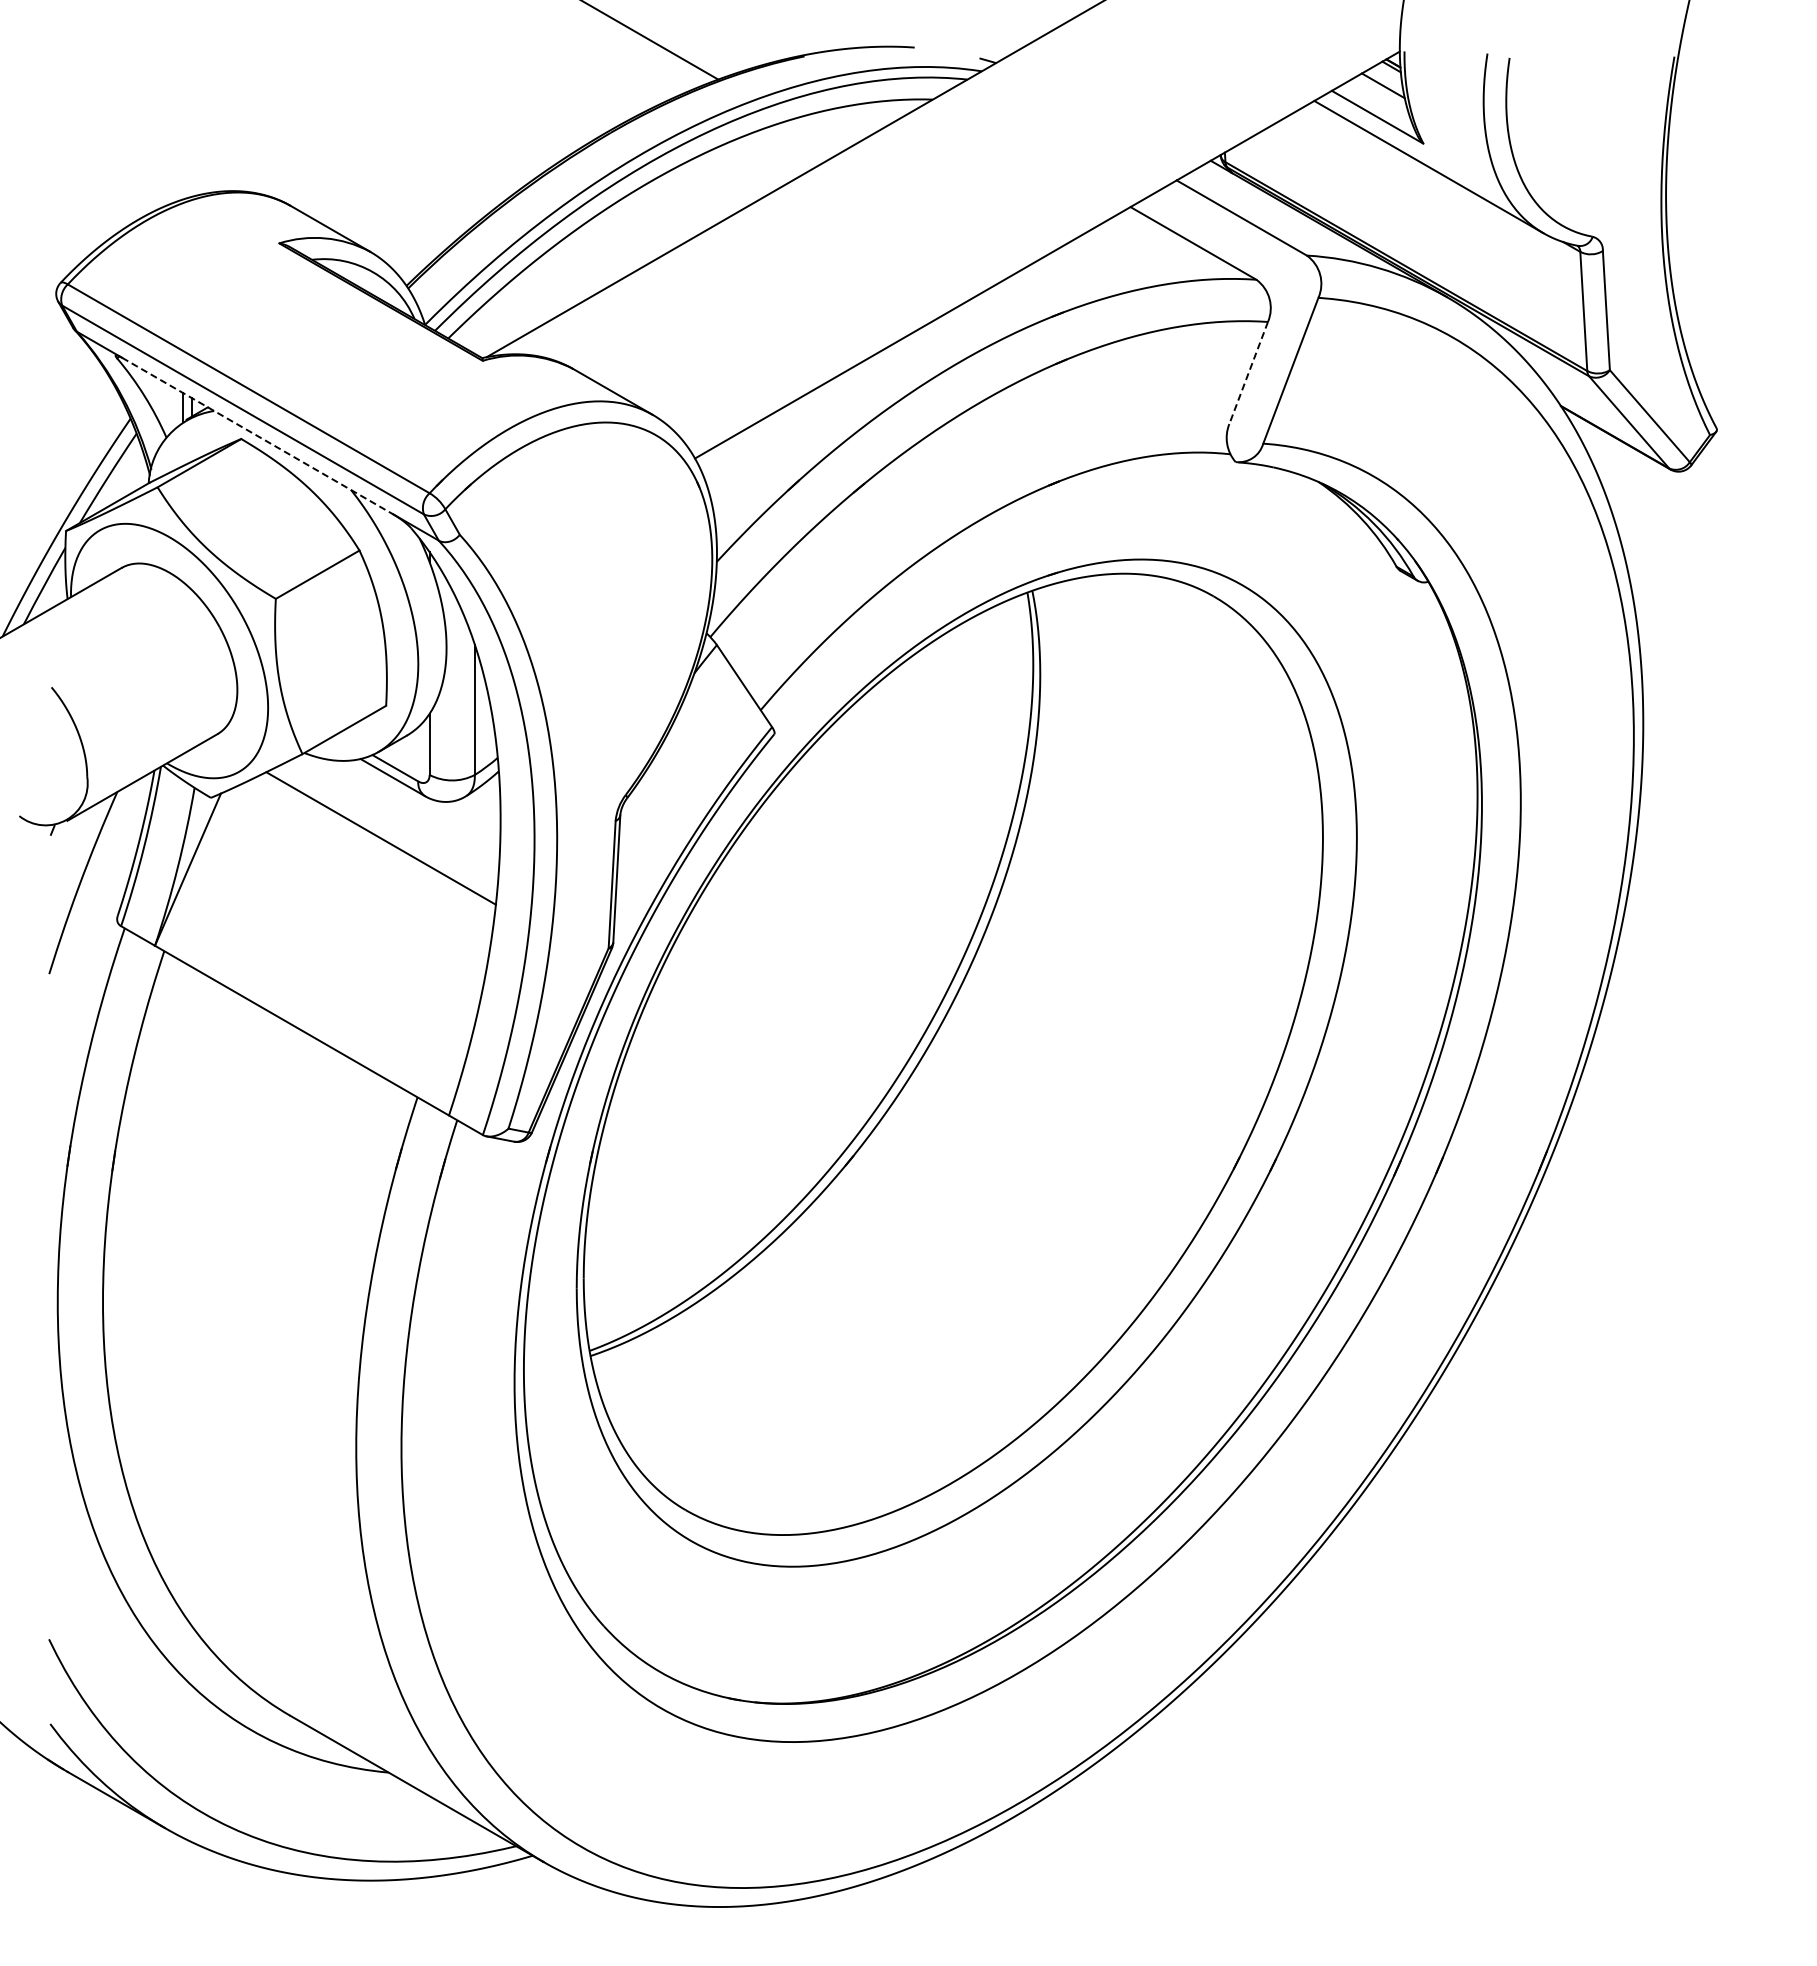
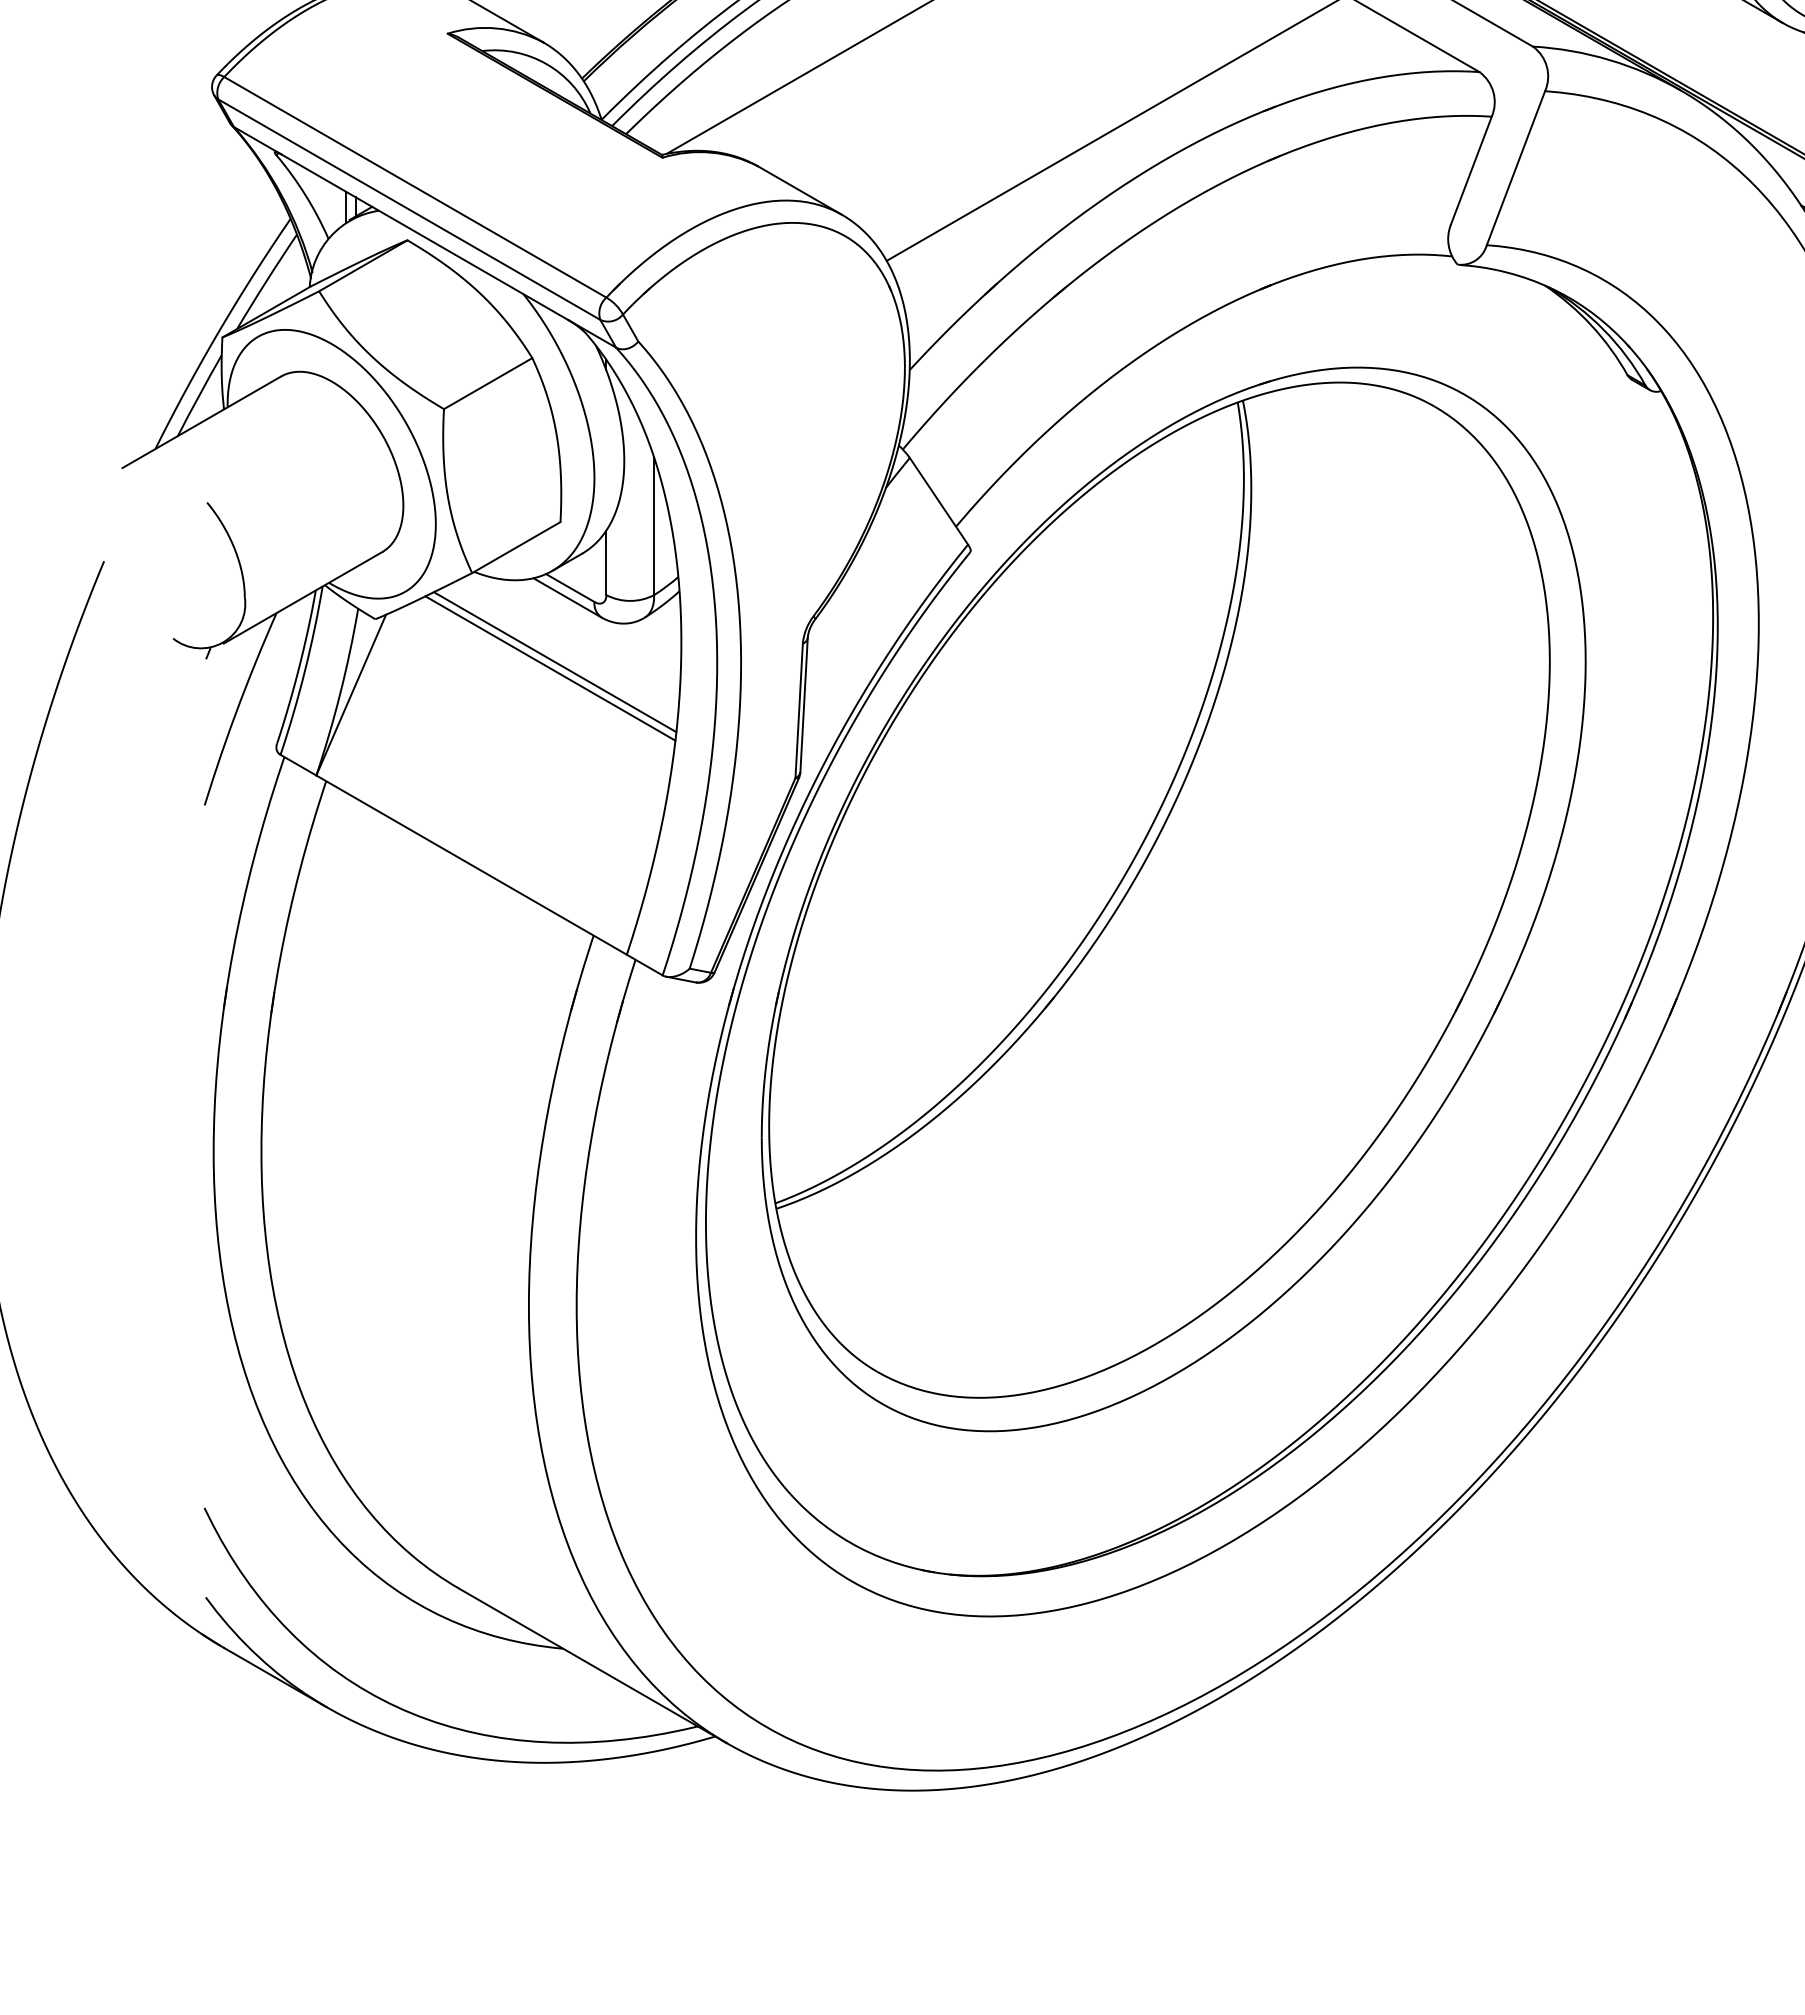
line: (1248, 373) -> (1471, 171), dashed -> solid
line: (257, 436) -> (424, 237), dashed -> solid
line: (376, 844) -> (550, 668), added

